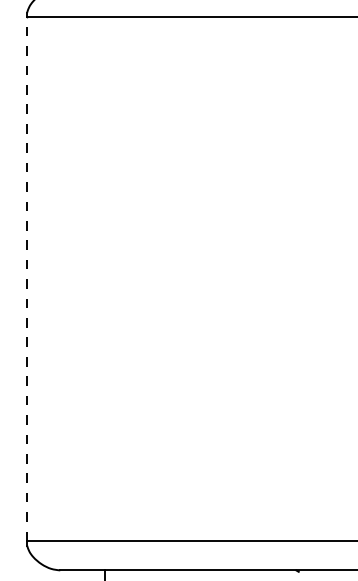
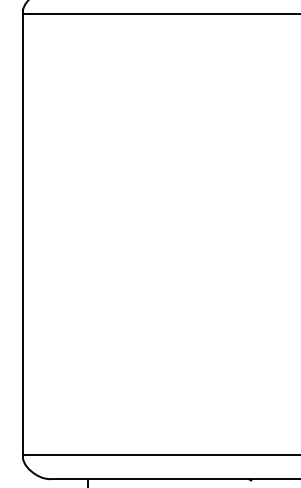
line: (27, 278) -> (23, 233), dashed -> solid

